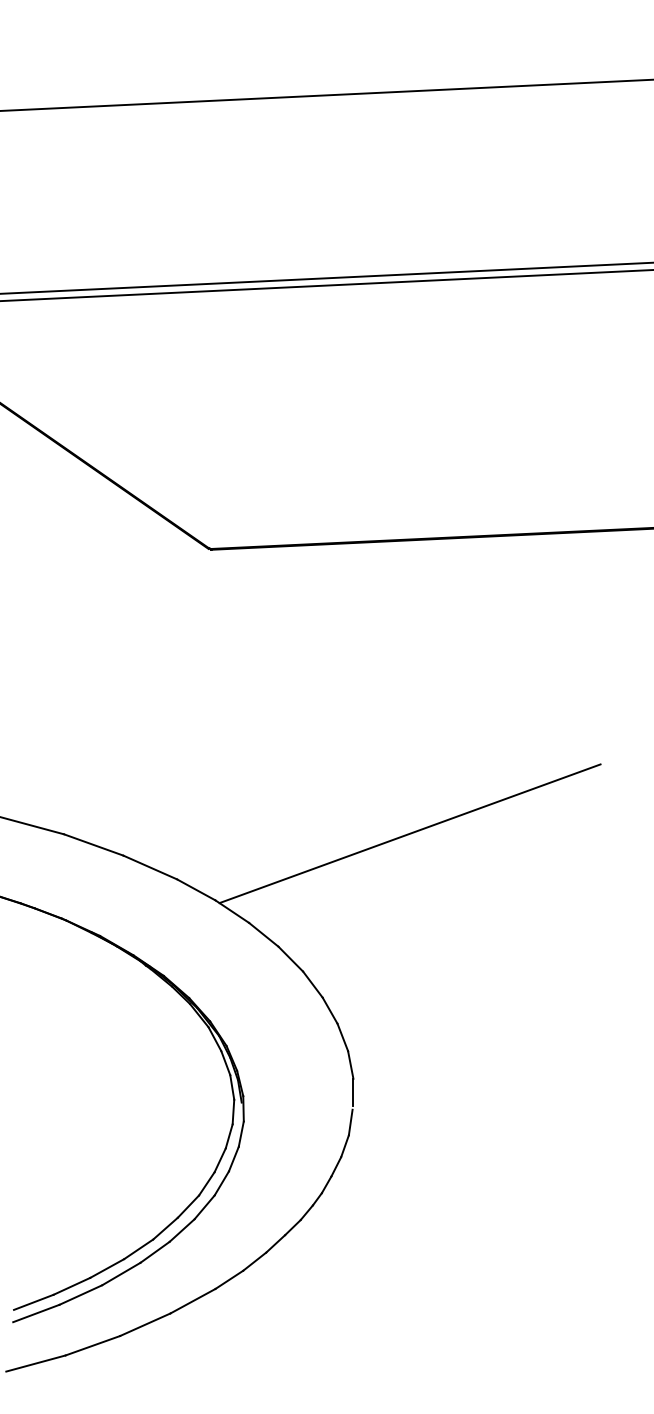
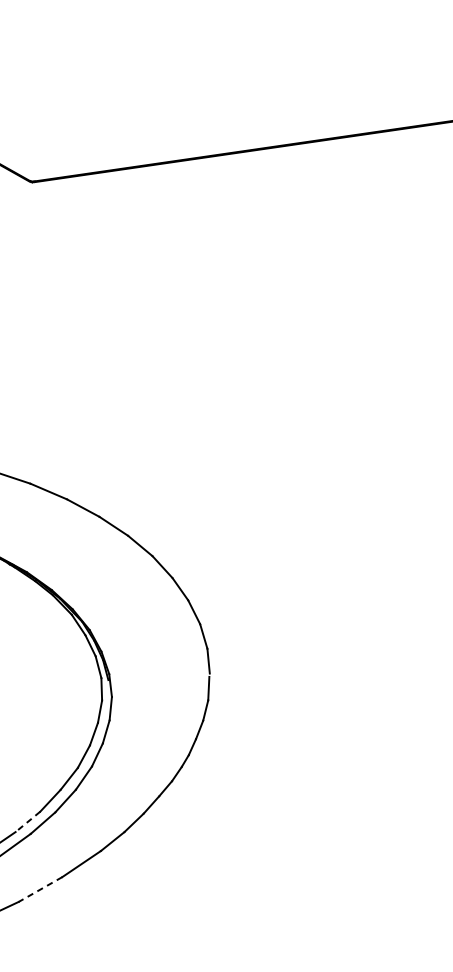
line: (409, 833) -> (236, 421), removed
line: (138, 1249) -> (27, 822), solid -> dashed
line: (145, 1324) -> (40, 889), solid -> dashed

